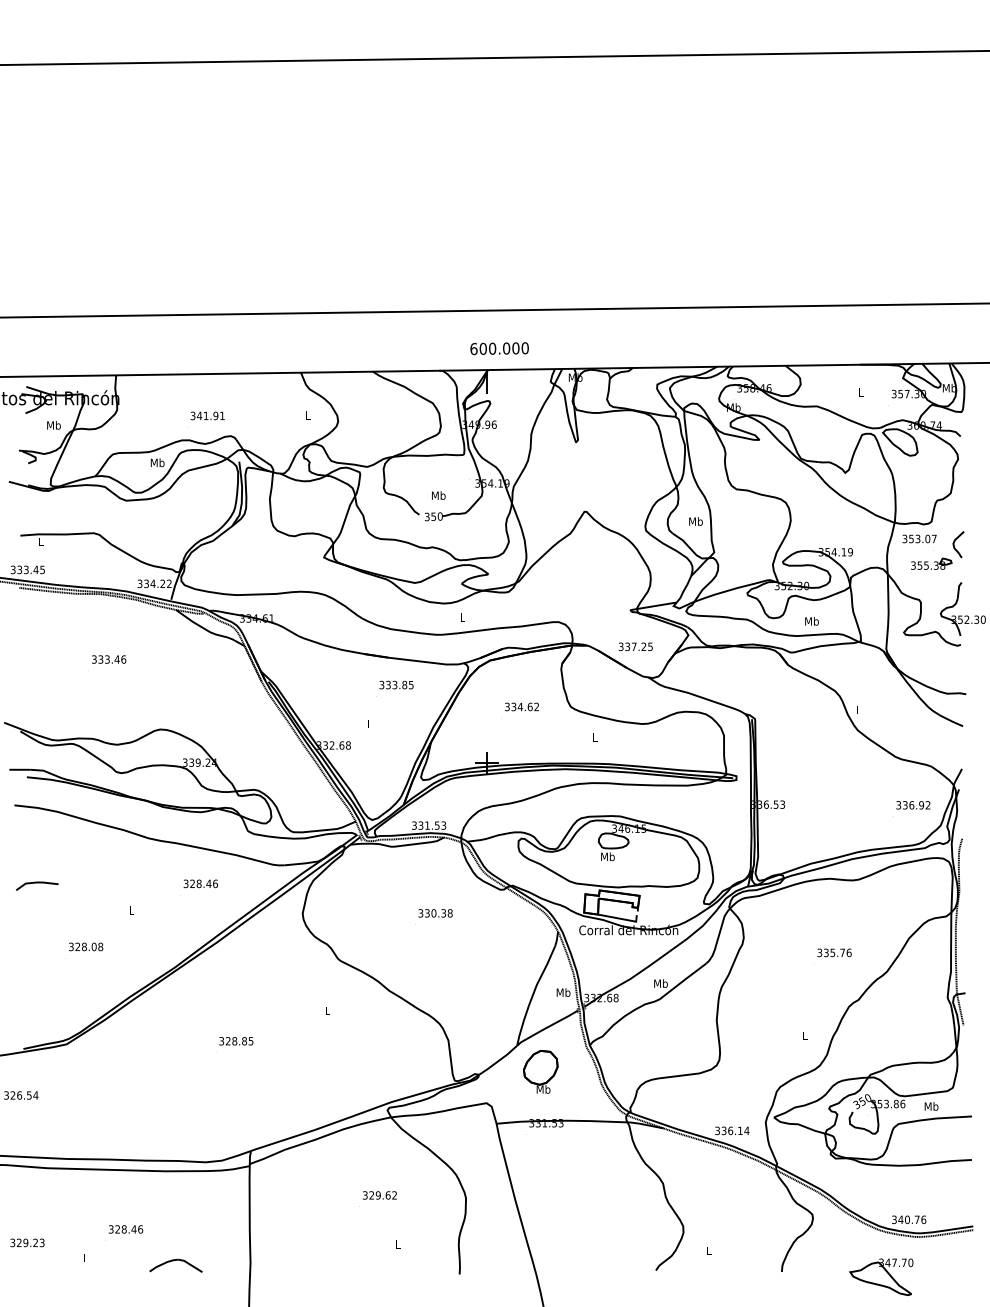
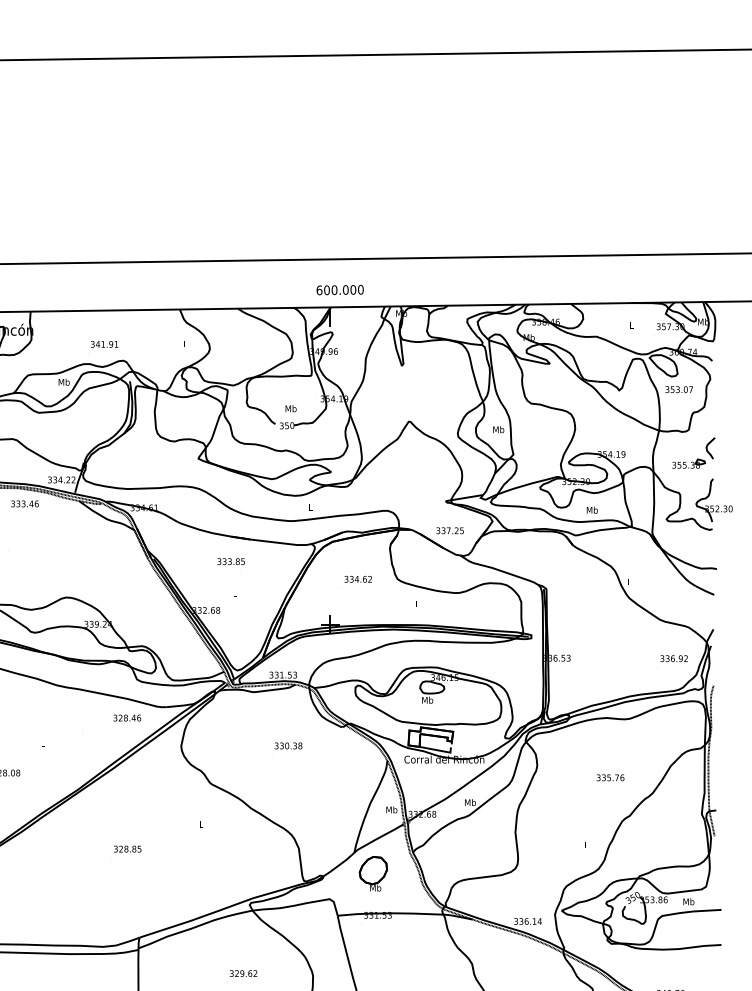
text: (919, 542) -> (679, 392), moved
text: (109, 659) -> (25, 503), moved
text: (396, 684) -> (231, 561), moved
text: (200, 883) -> (127, 717), moved

